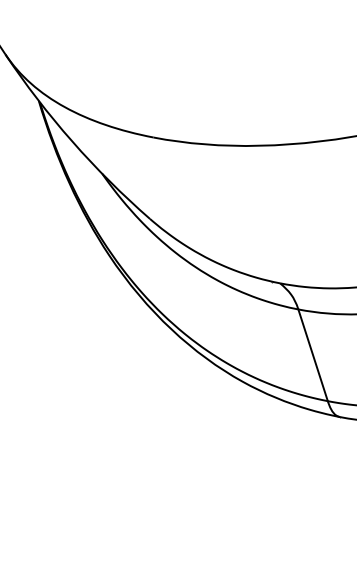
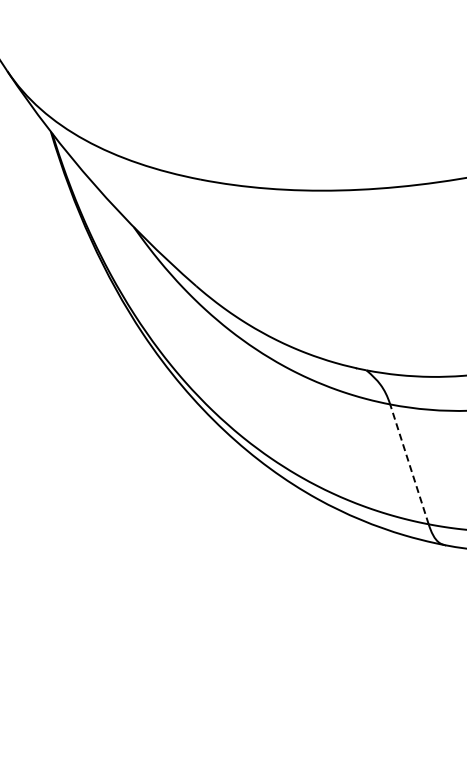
line: (313, 355) -> (409, 464), solid -> dashed

